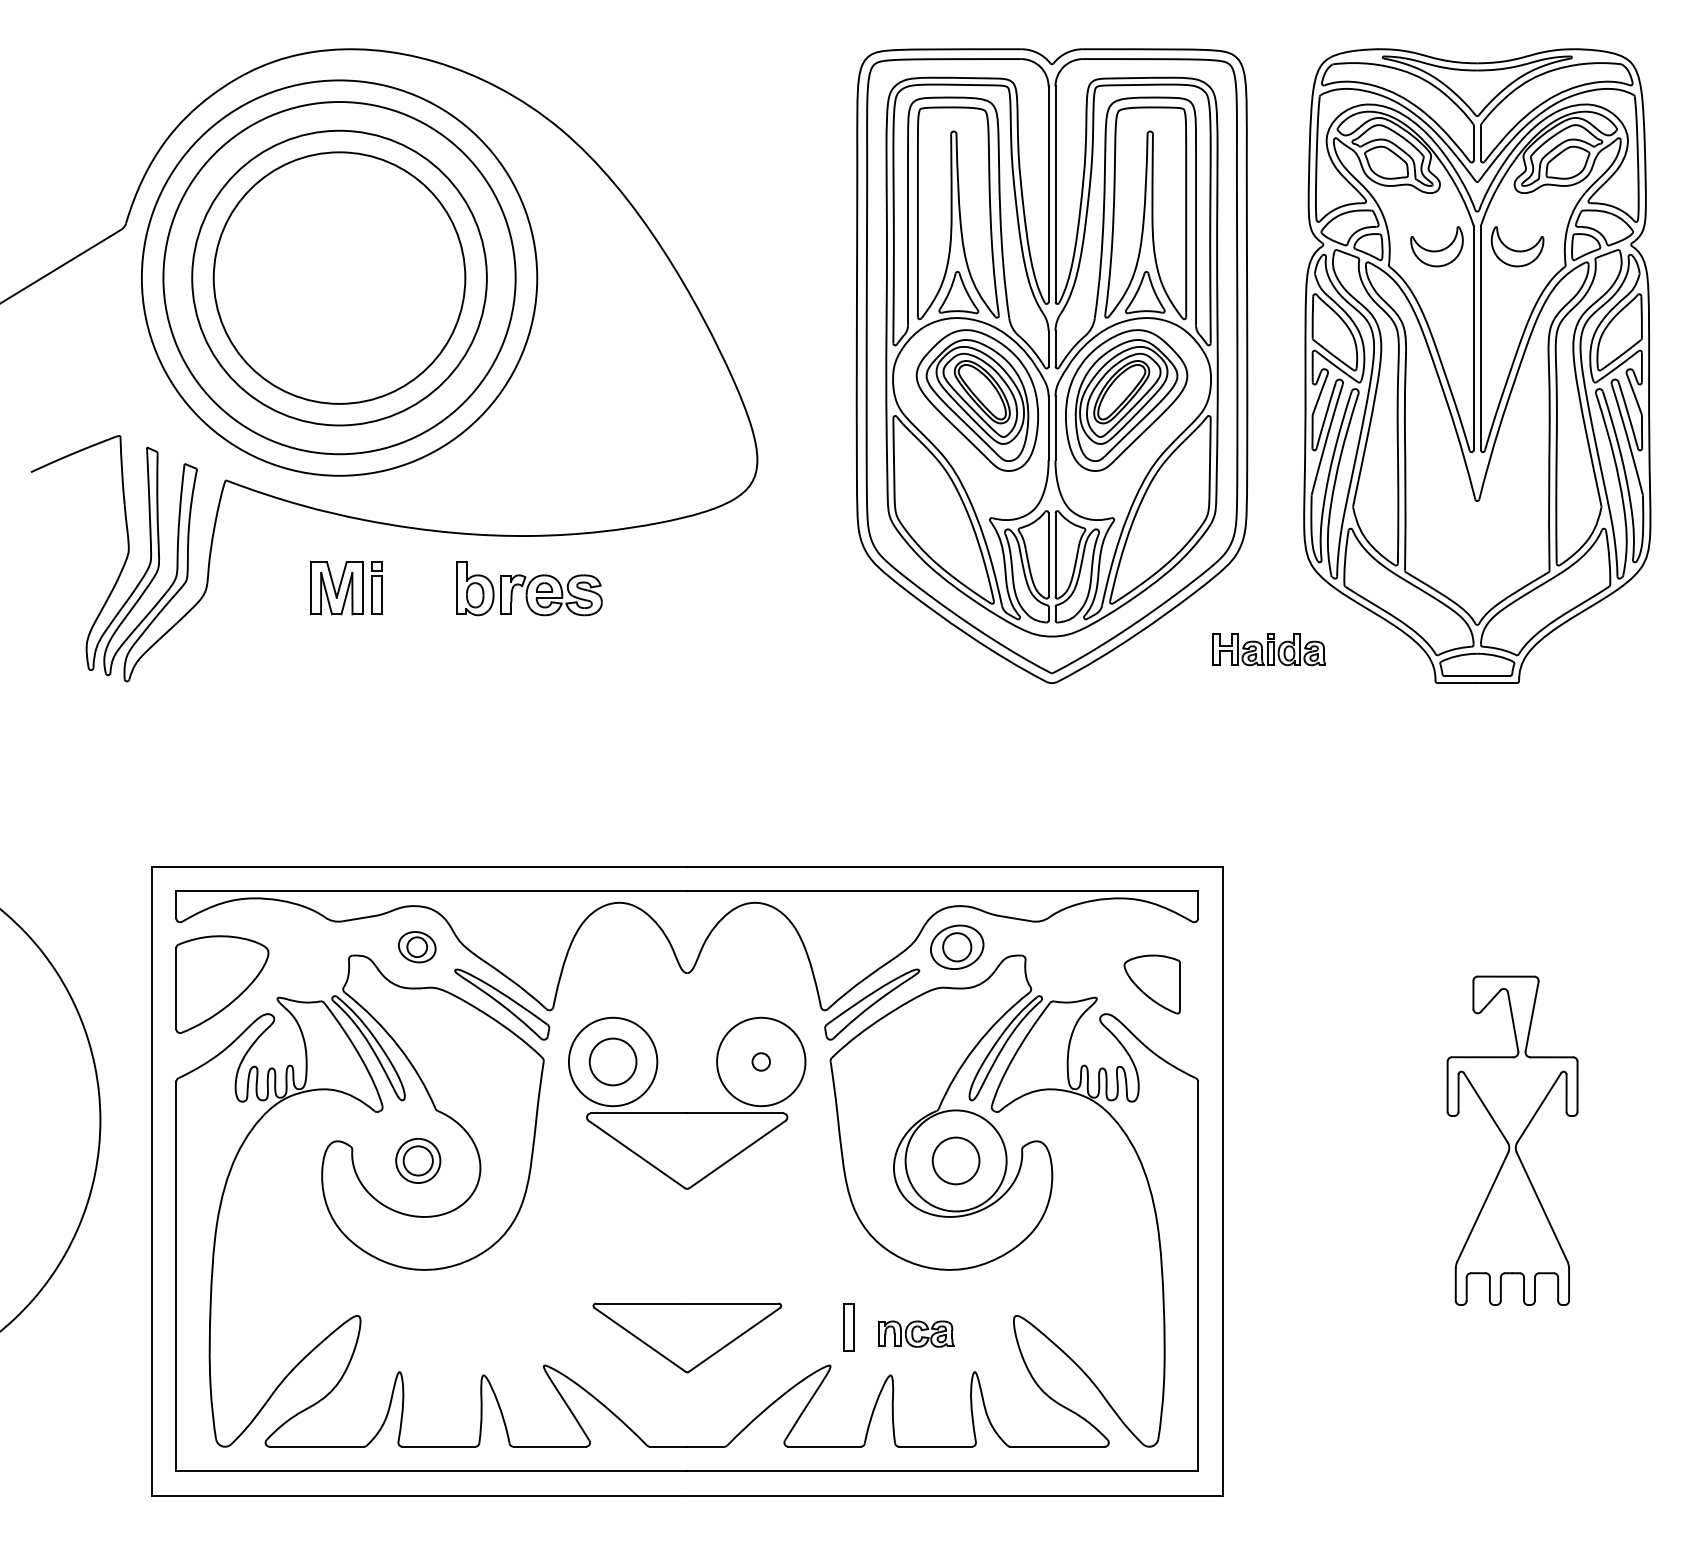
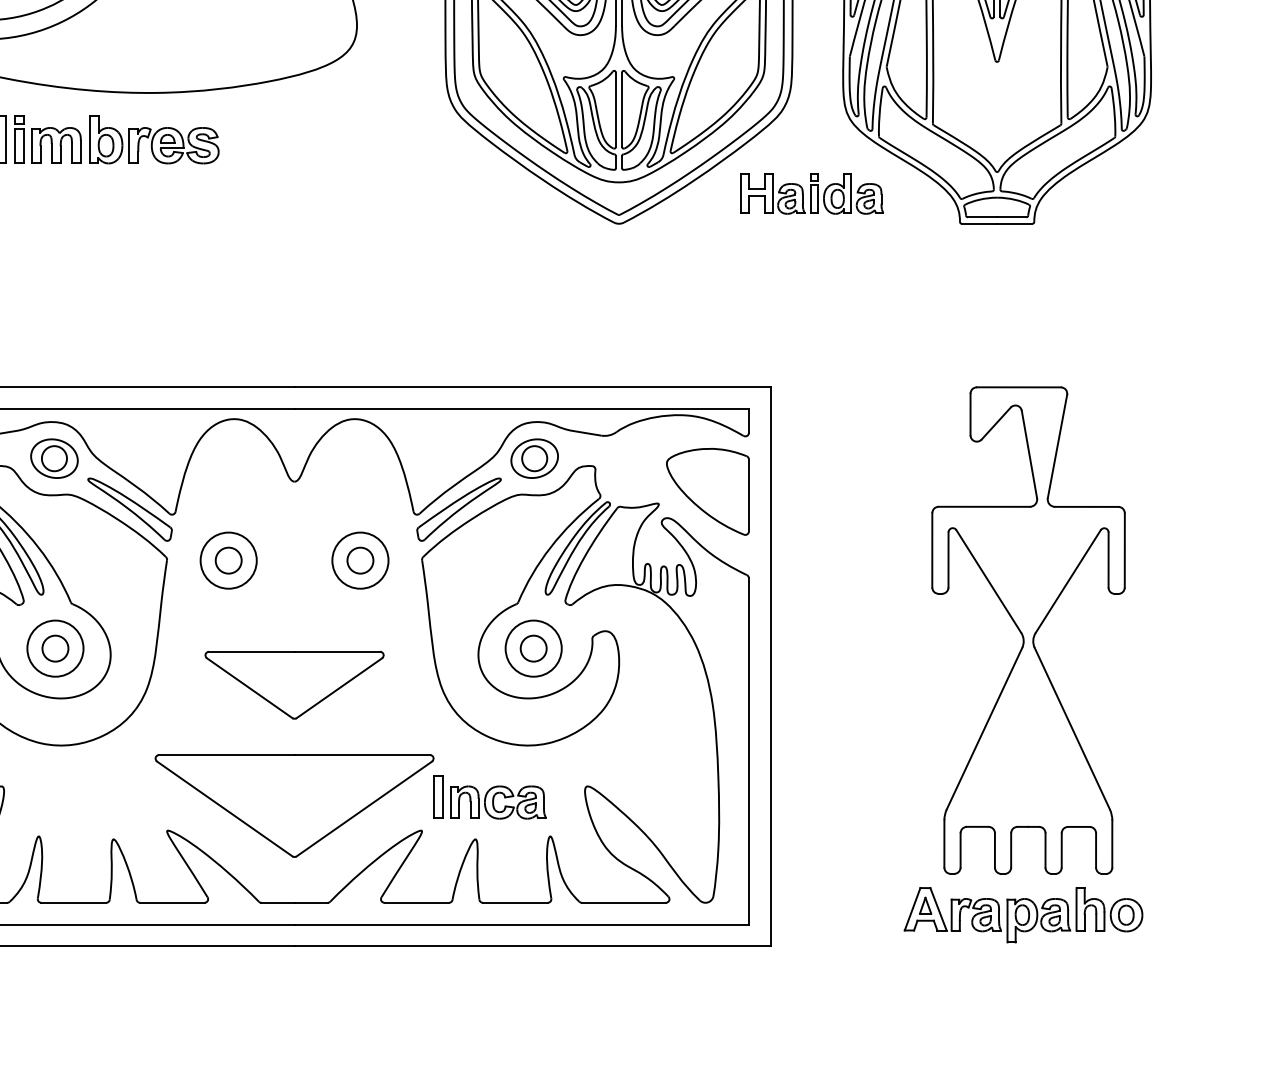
part: (418, 594) -> (55, 144), added
part: (1269, 649) -> (812, 193), size x1.43
part: (417, 946) -> (54, 457), size x1.43
part: (1152, 984) -> (708, 491), size x1.67
circle: (612, 1061) -> (228, 560), size x0.62
circle: (612, 1061) -> (228, 560), size x0.71
circle: (760, 1061) -> (359, 560), size x0.71
circle: (760, 1061) -> (359, 560), size x1.67
part: (1512, 1140) -> (1028, 630), size x1.67
part: (687, 1150) -> (294, 684), moved
circle: (417, 1160) -> (54, 648), size x1.43
circle: (955, 1160) -> (533, 648), size x0.62
circle: (955, 1160) -> (533, 648), size x0.62
part: (916, 1334) -> (498, 802), size x1.43
part: (687, 1337) -> (294, 805), size x1.67
part: (1506, 1460) -> (1023, 915), added

